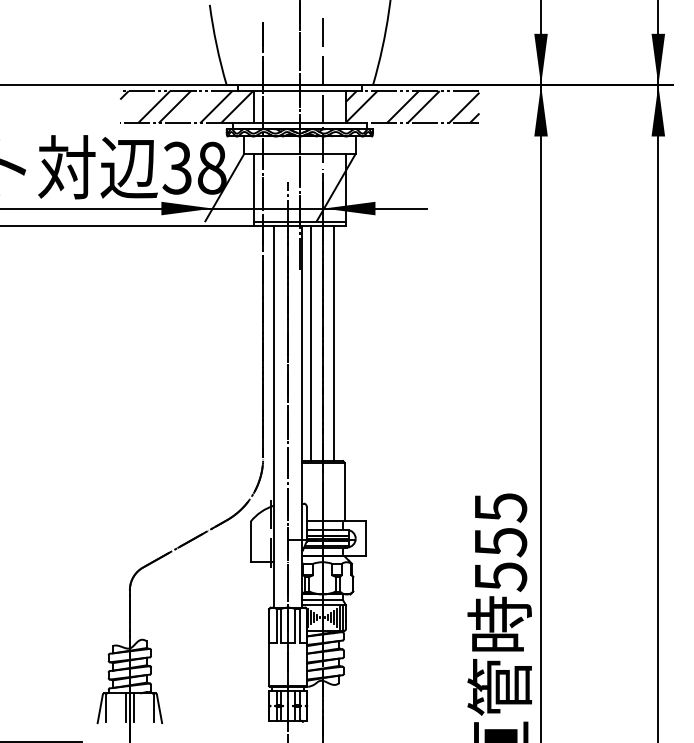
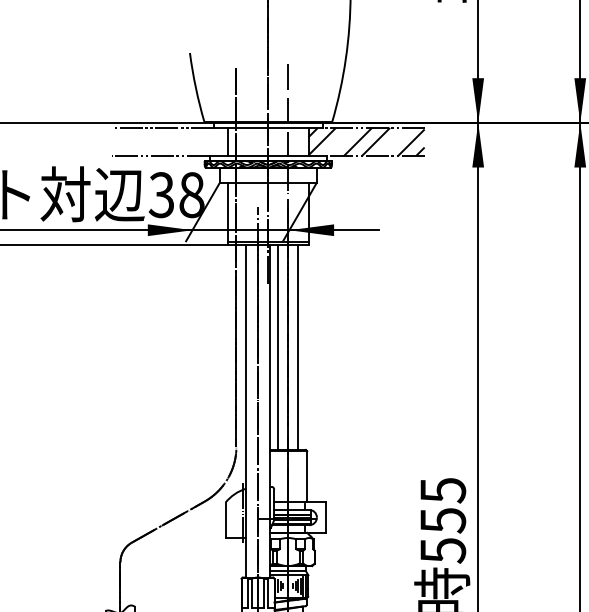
hatch: (186, 107) -> (169, 142), removed

